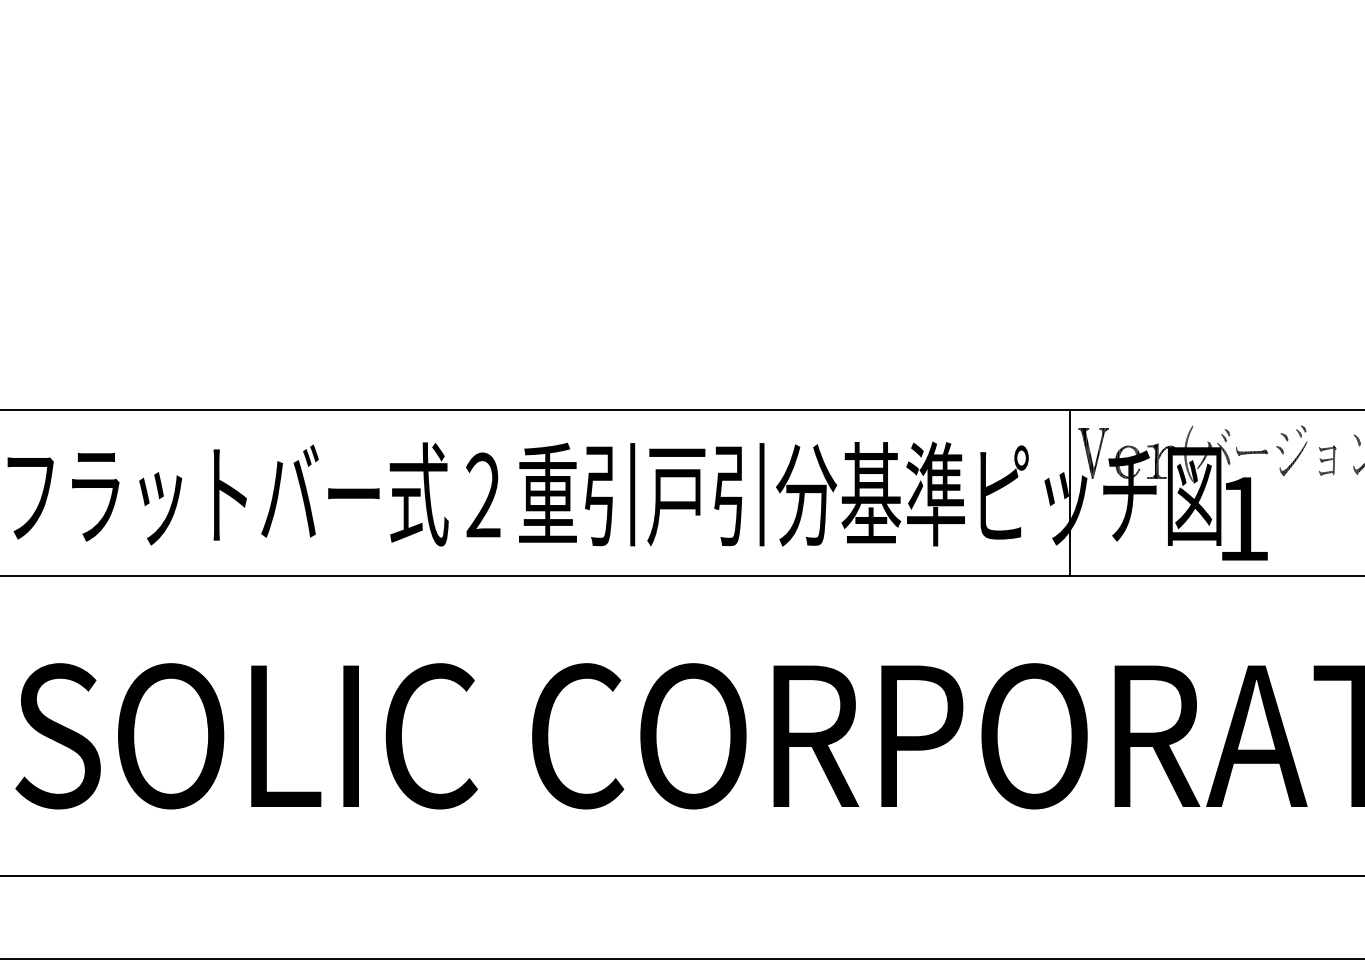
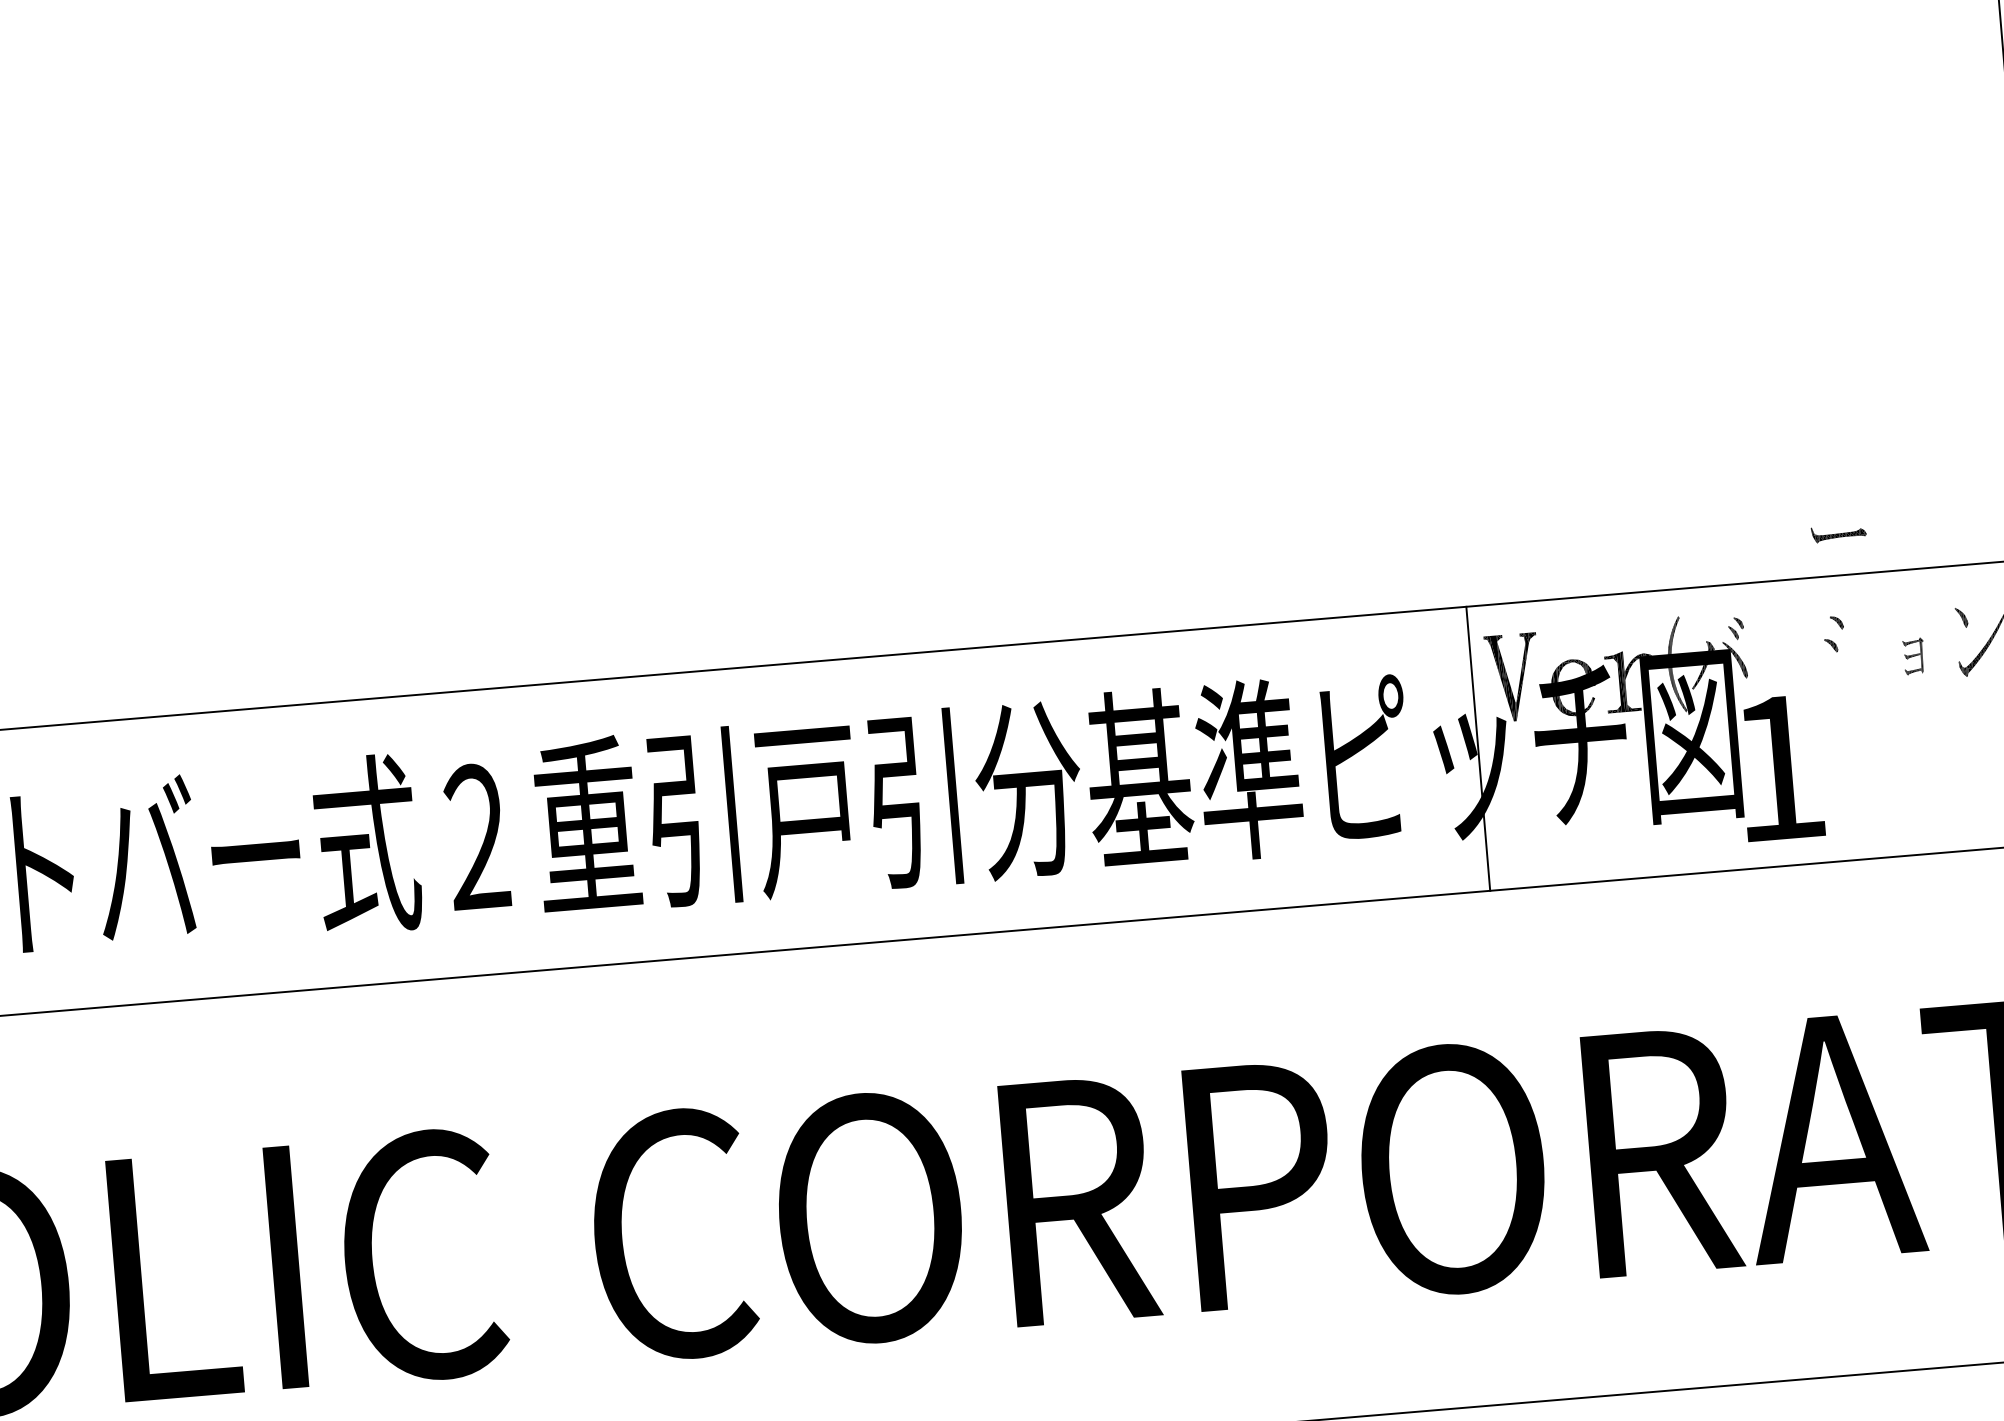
part: (1251, 450) -> (1837, 531), moved
part: (1299, 452) -> (1864, 646), removed
part: (1327, 460) -> (1913, 656), size x0.7

